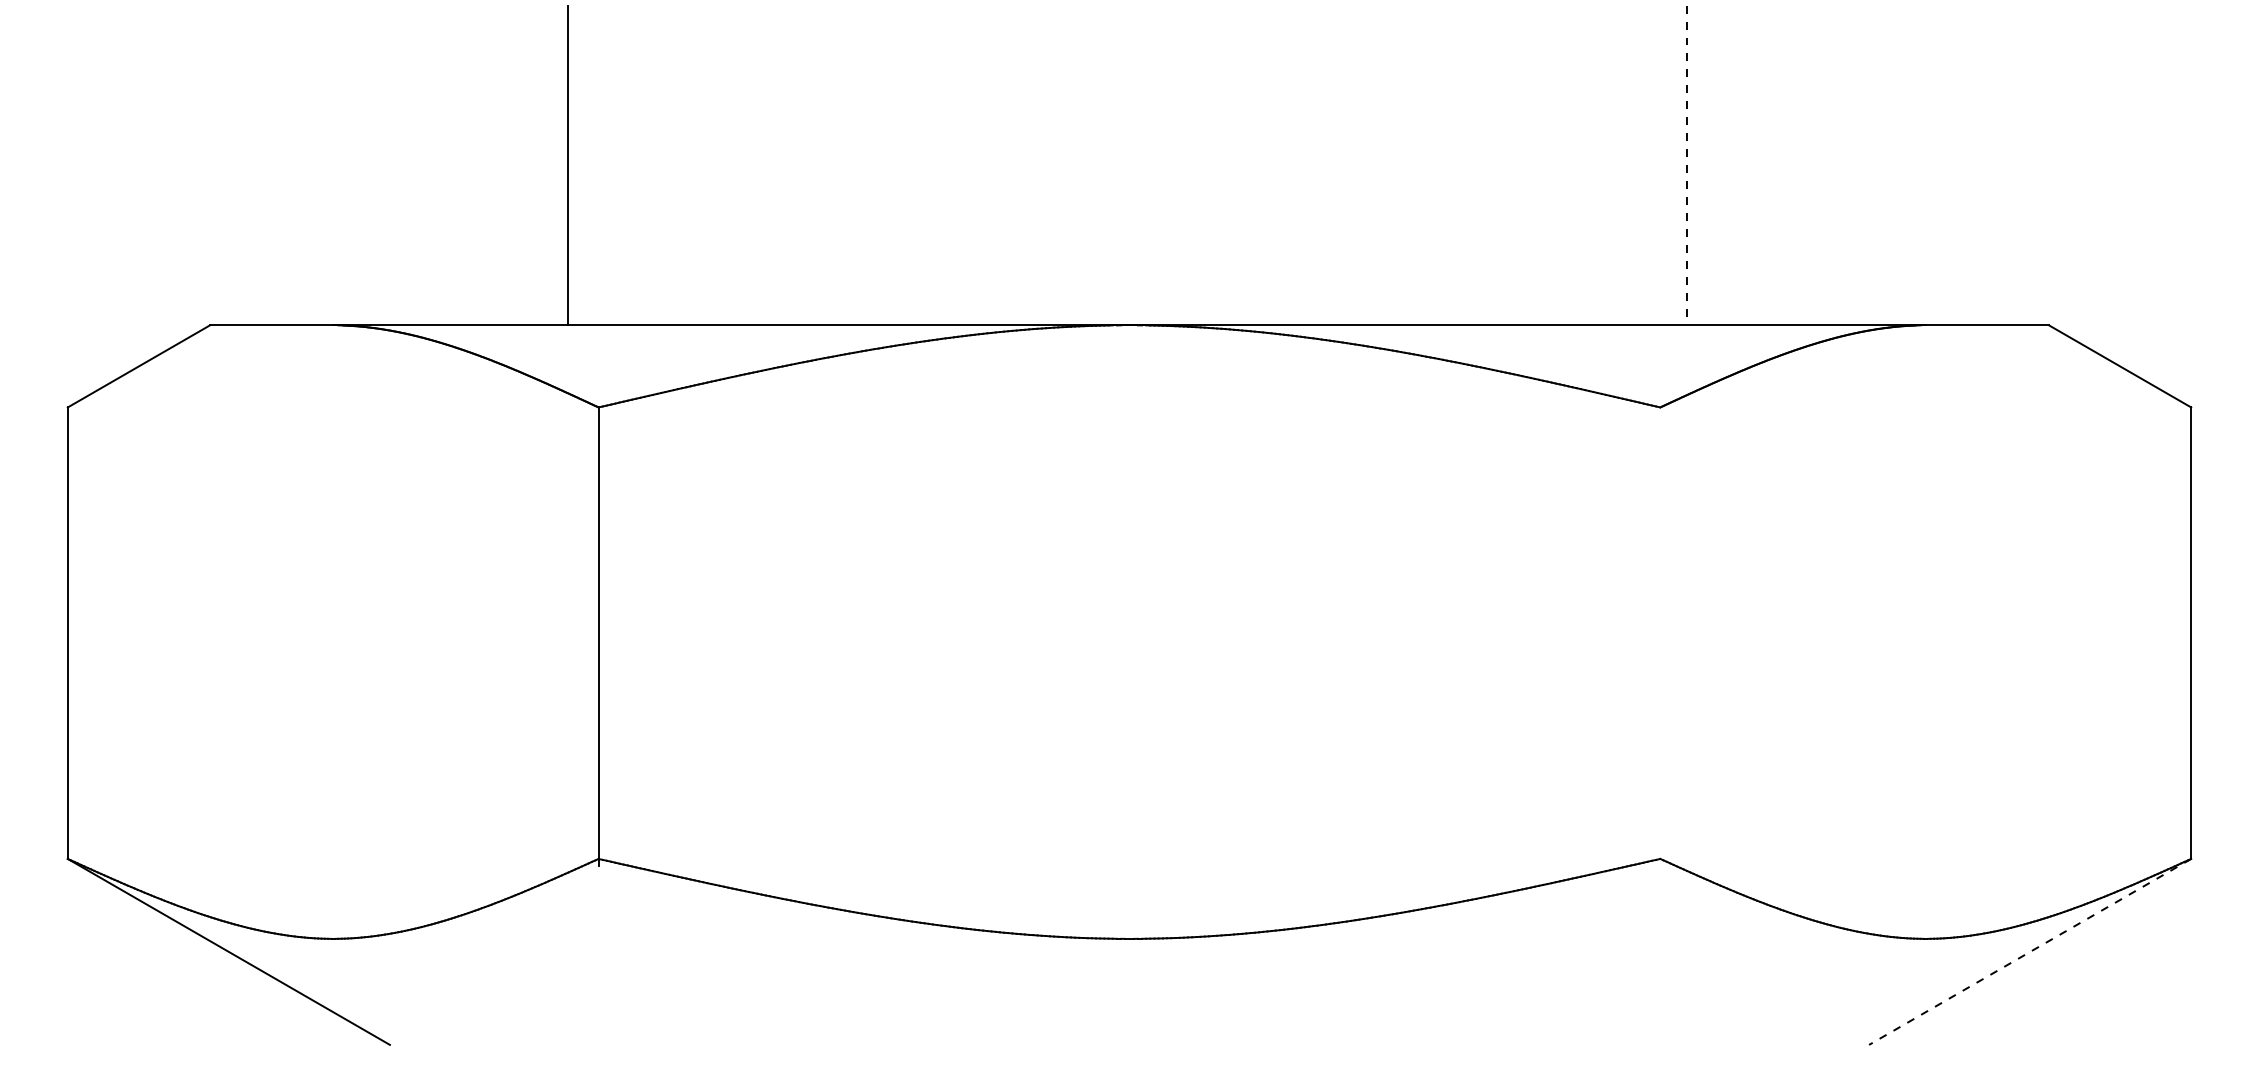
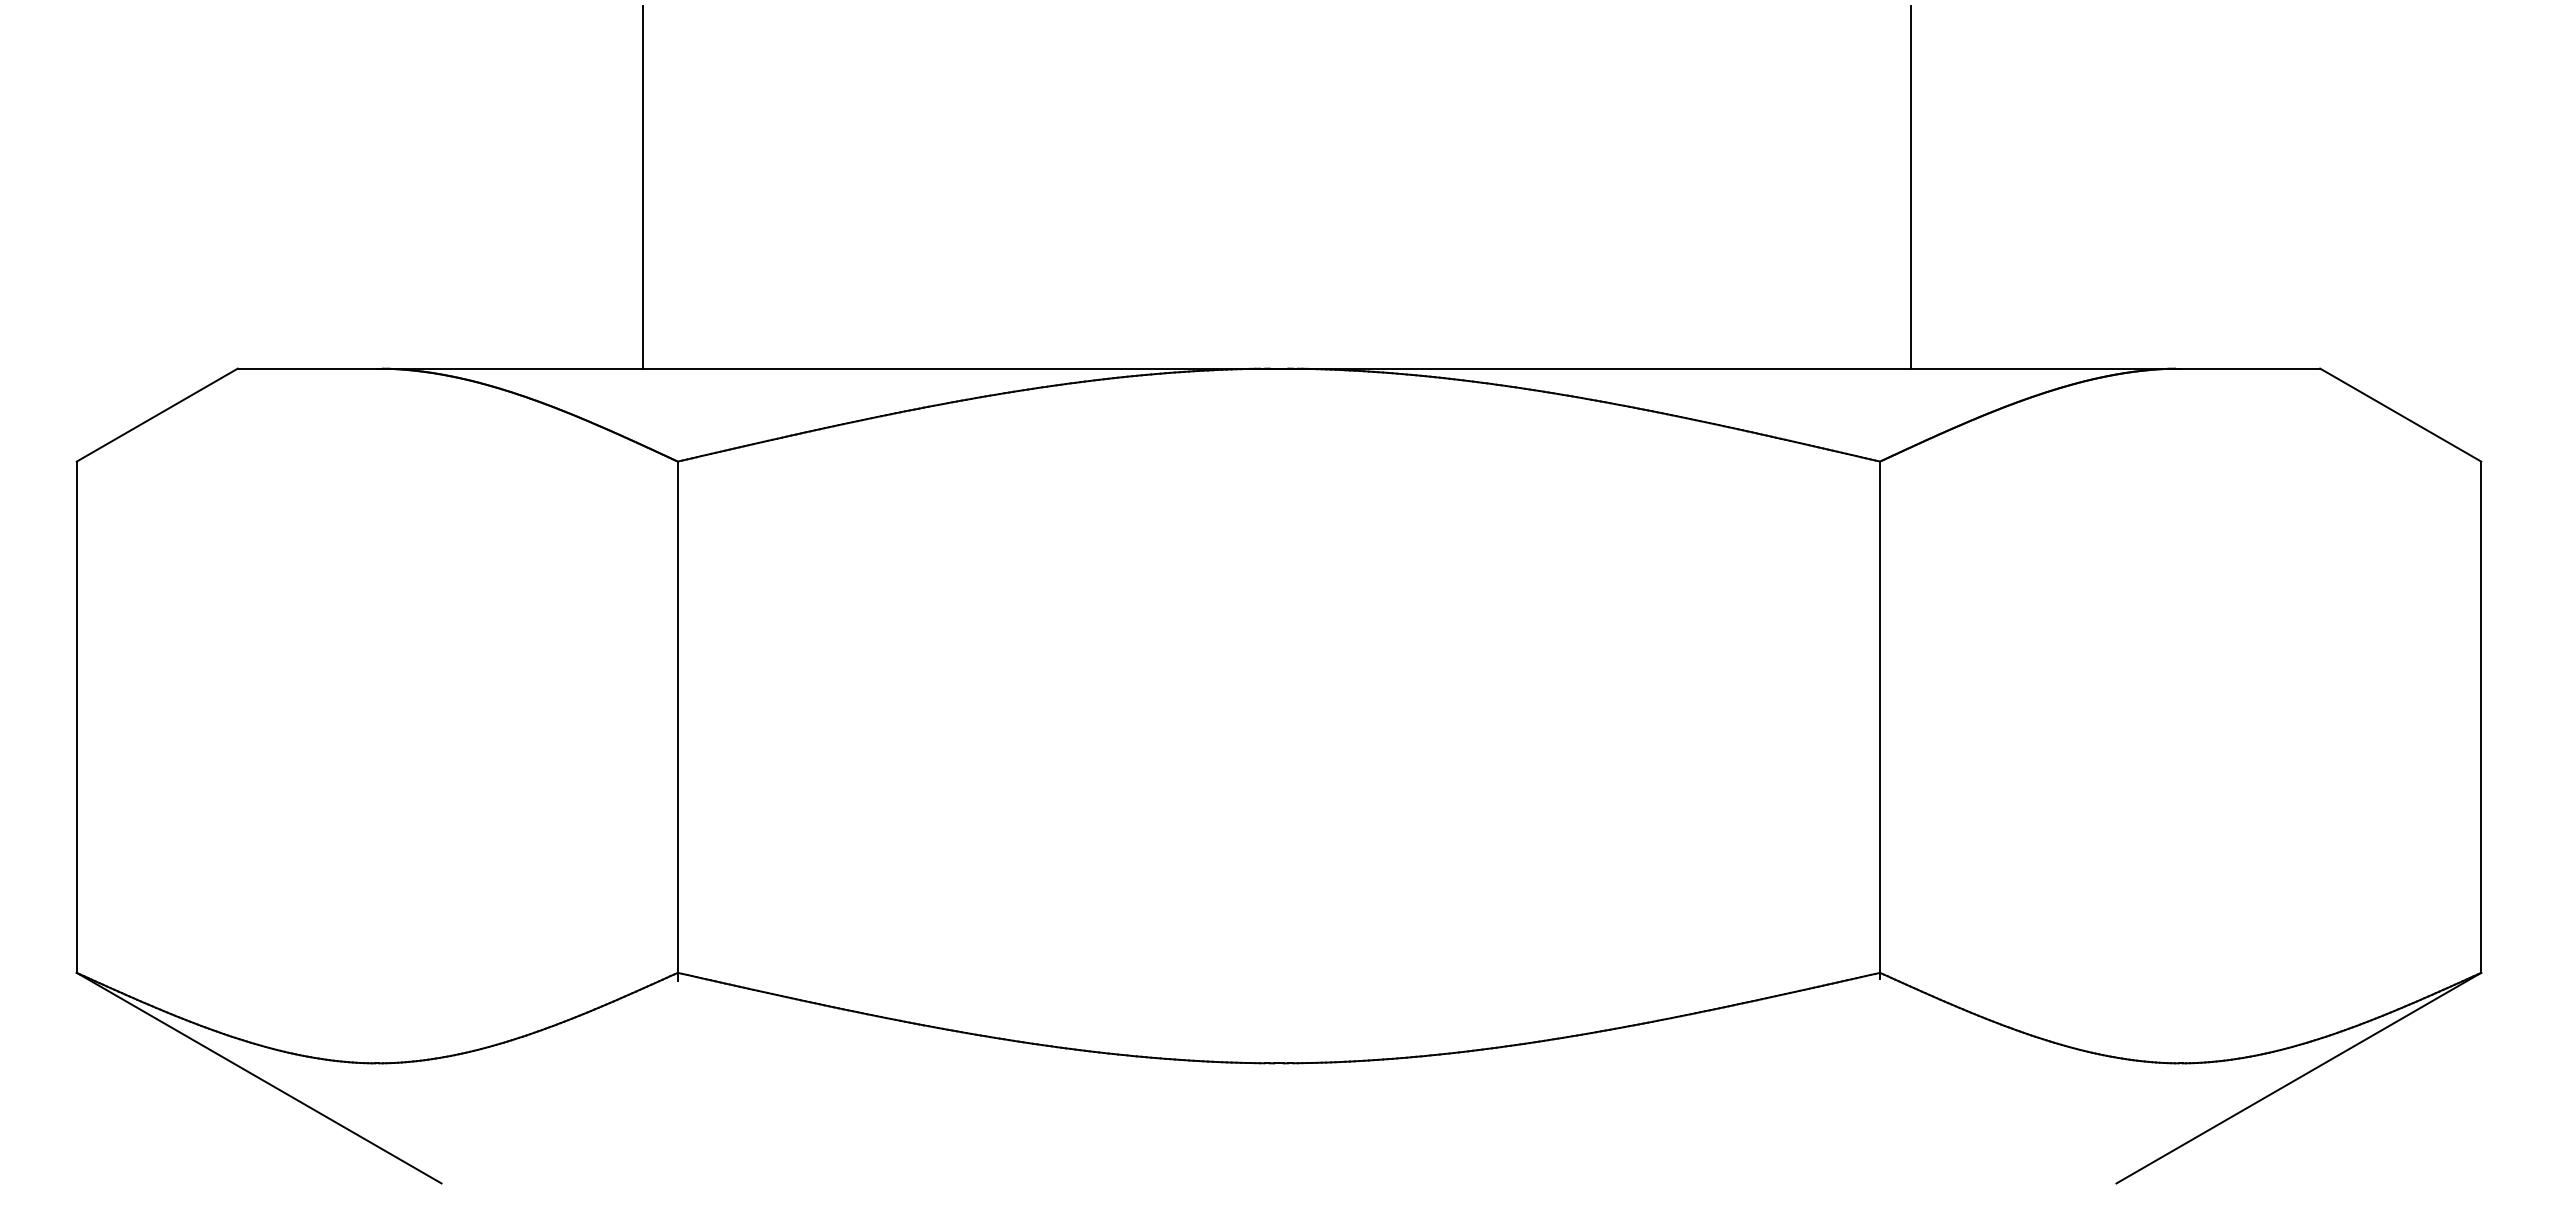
line: (1687, 166) -> (1910, 188), dashed -> solid
line: (1660, 635) -> (1880, 719), added
line: (2029, 952) -> (2298, 1078), dashed -> solid

